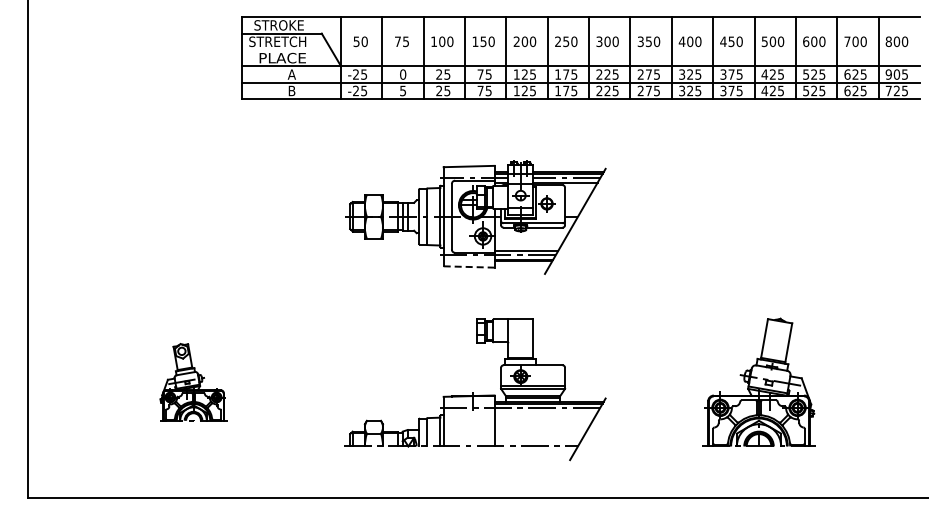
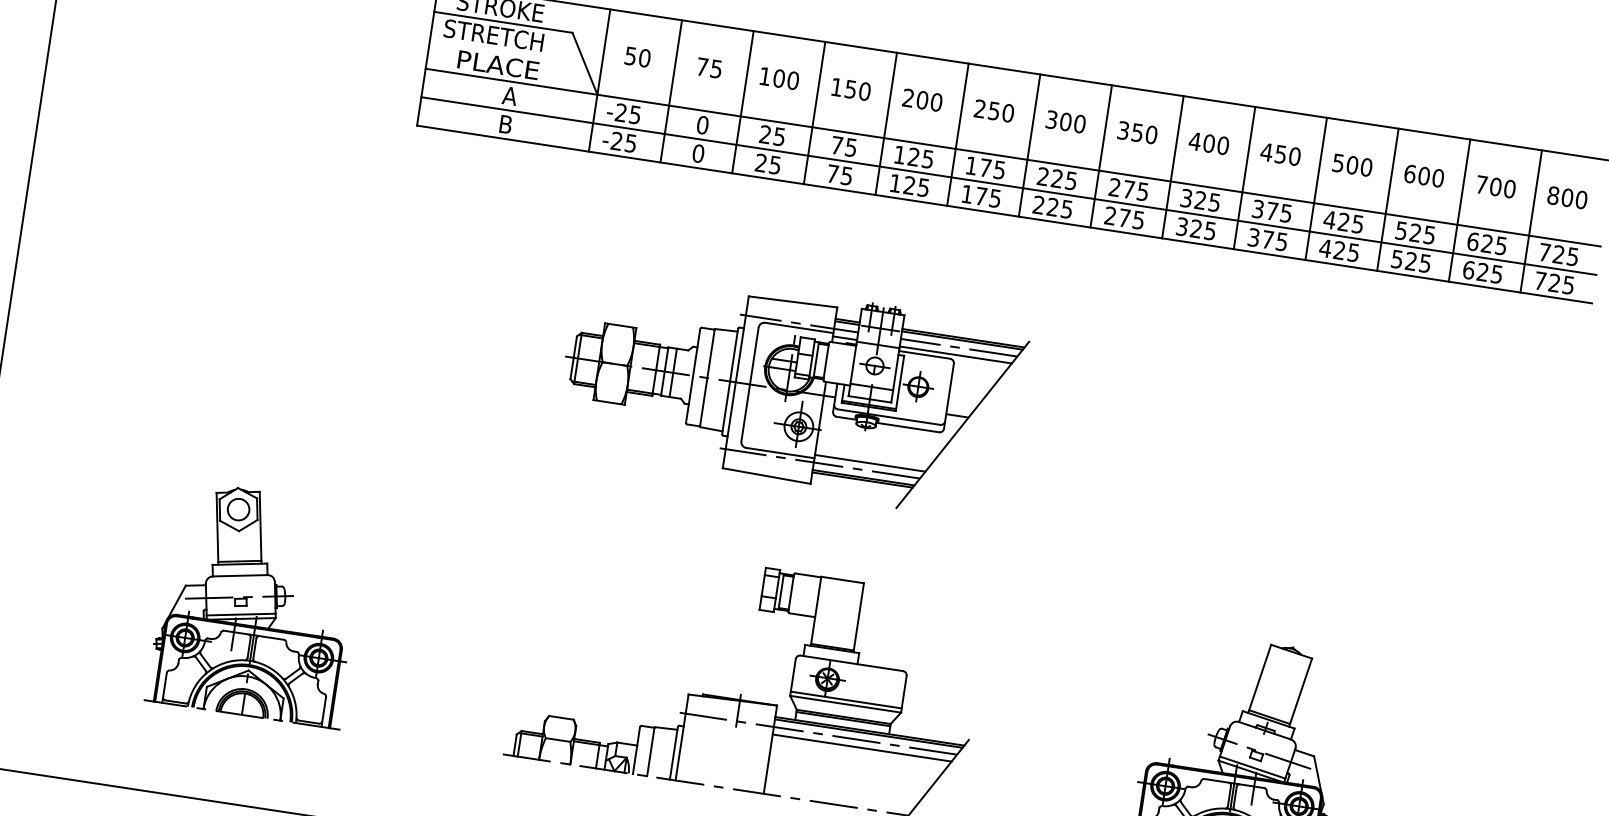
text: (892, 74) -> (1551, 253), 905 -> 725
text: (403, 90) -> (699, 152), 5 -> 0
line: (469, 267) -> (767, 477), dashed -> solid
part: (193, 381) -> (258, 602), size x1.67
line: (545, 412) -> (861, 748), added

